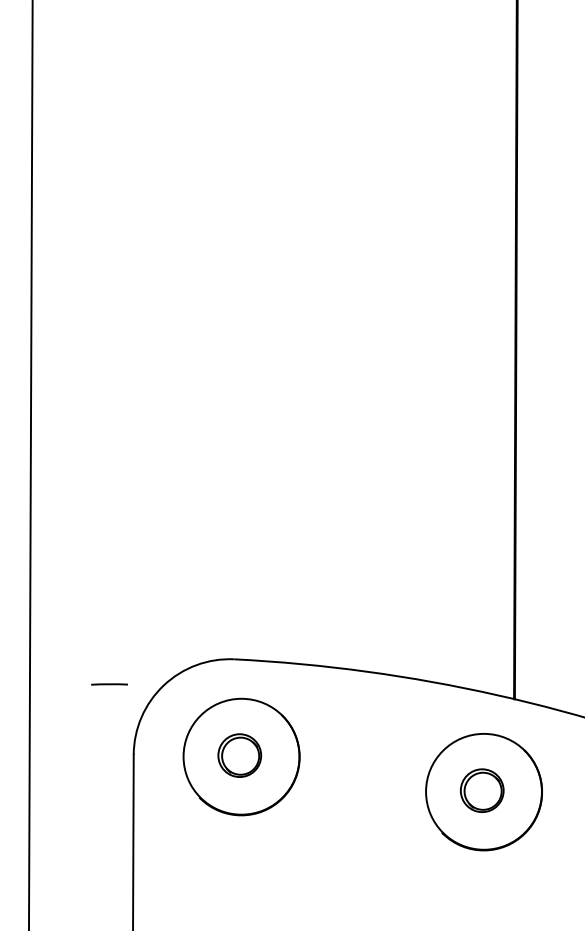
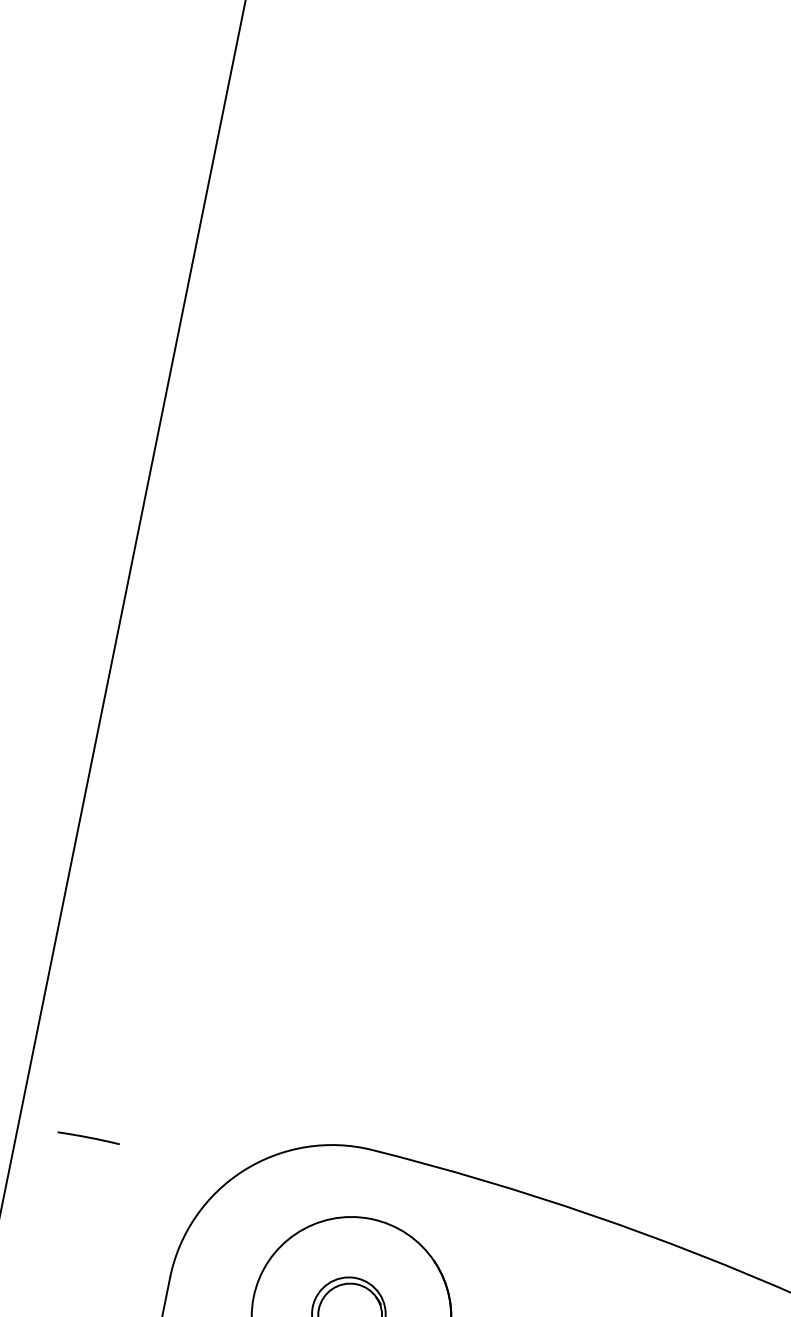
line: (109, 684) -> (88, 1137), moved

